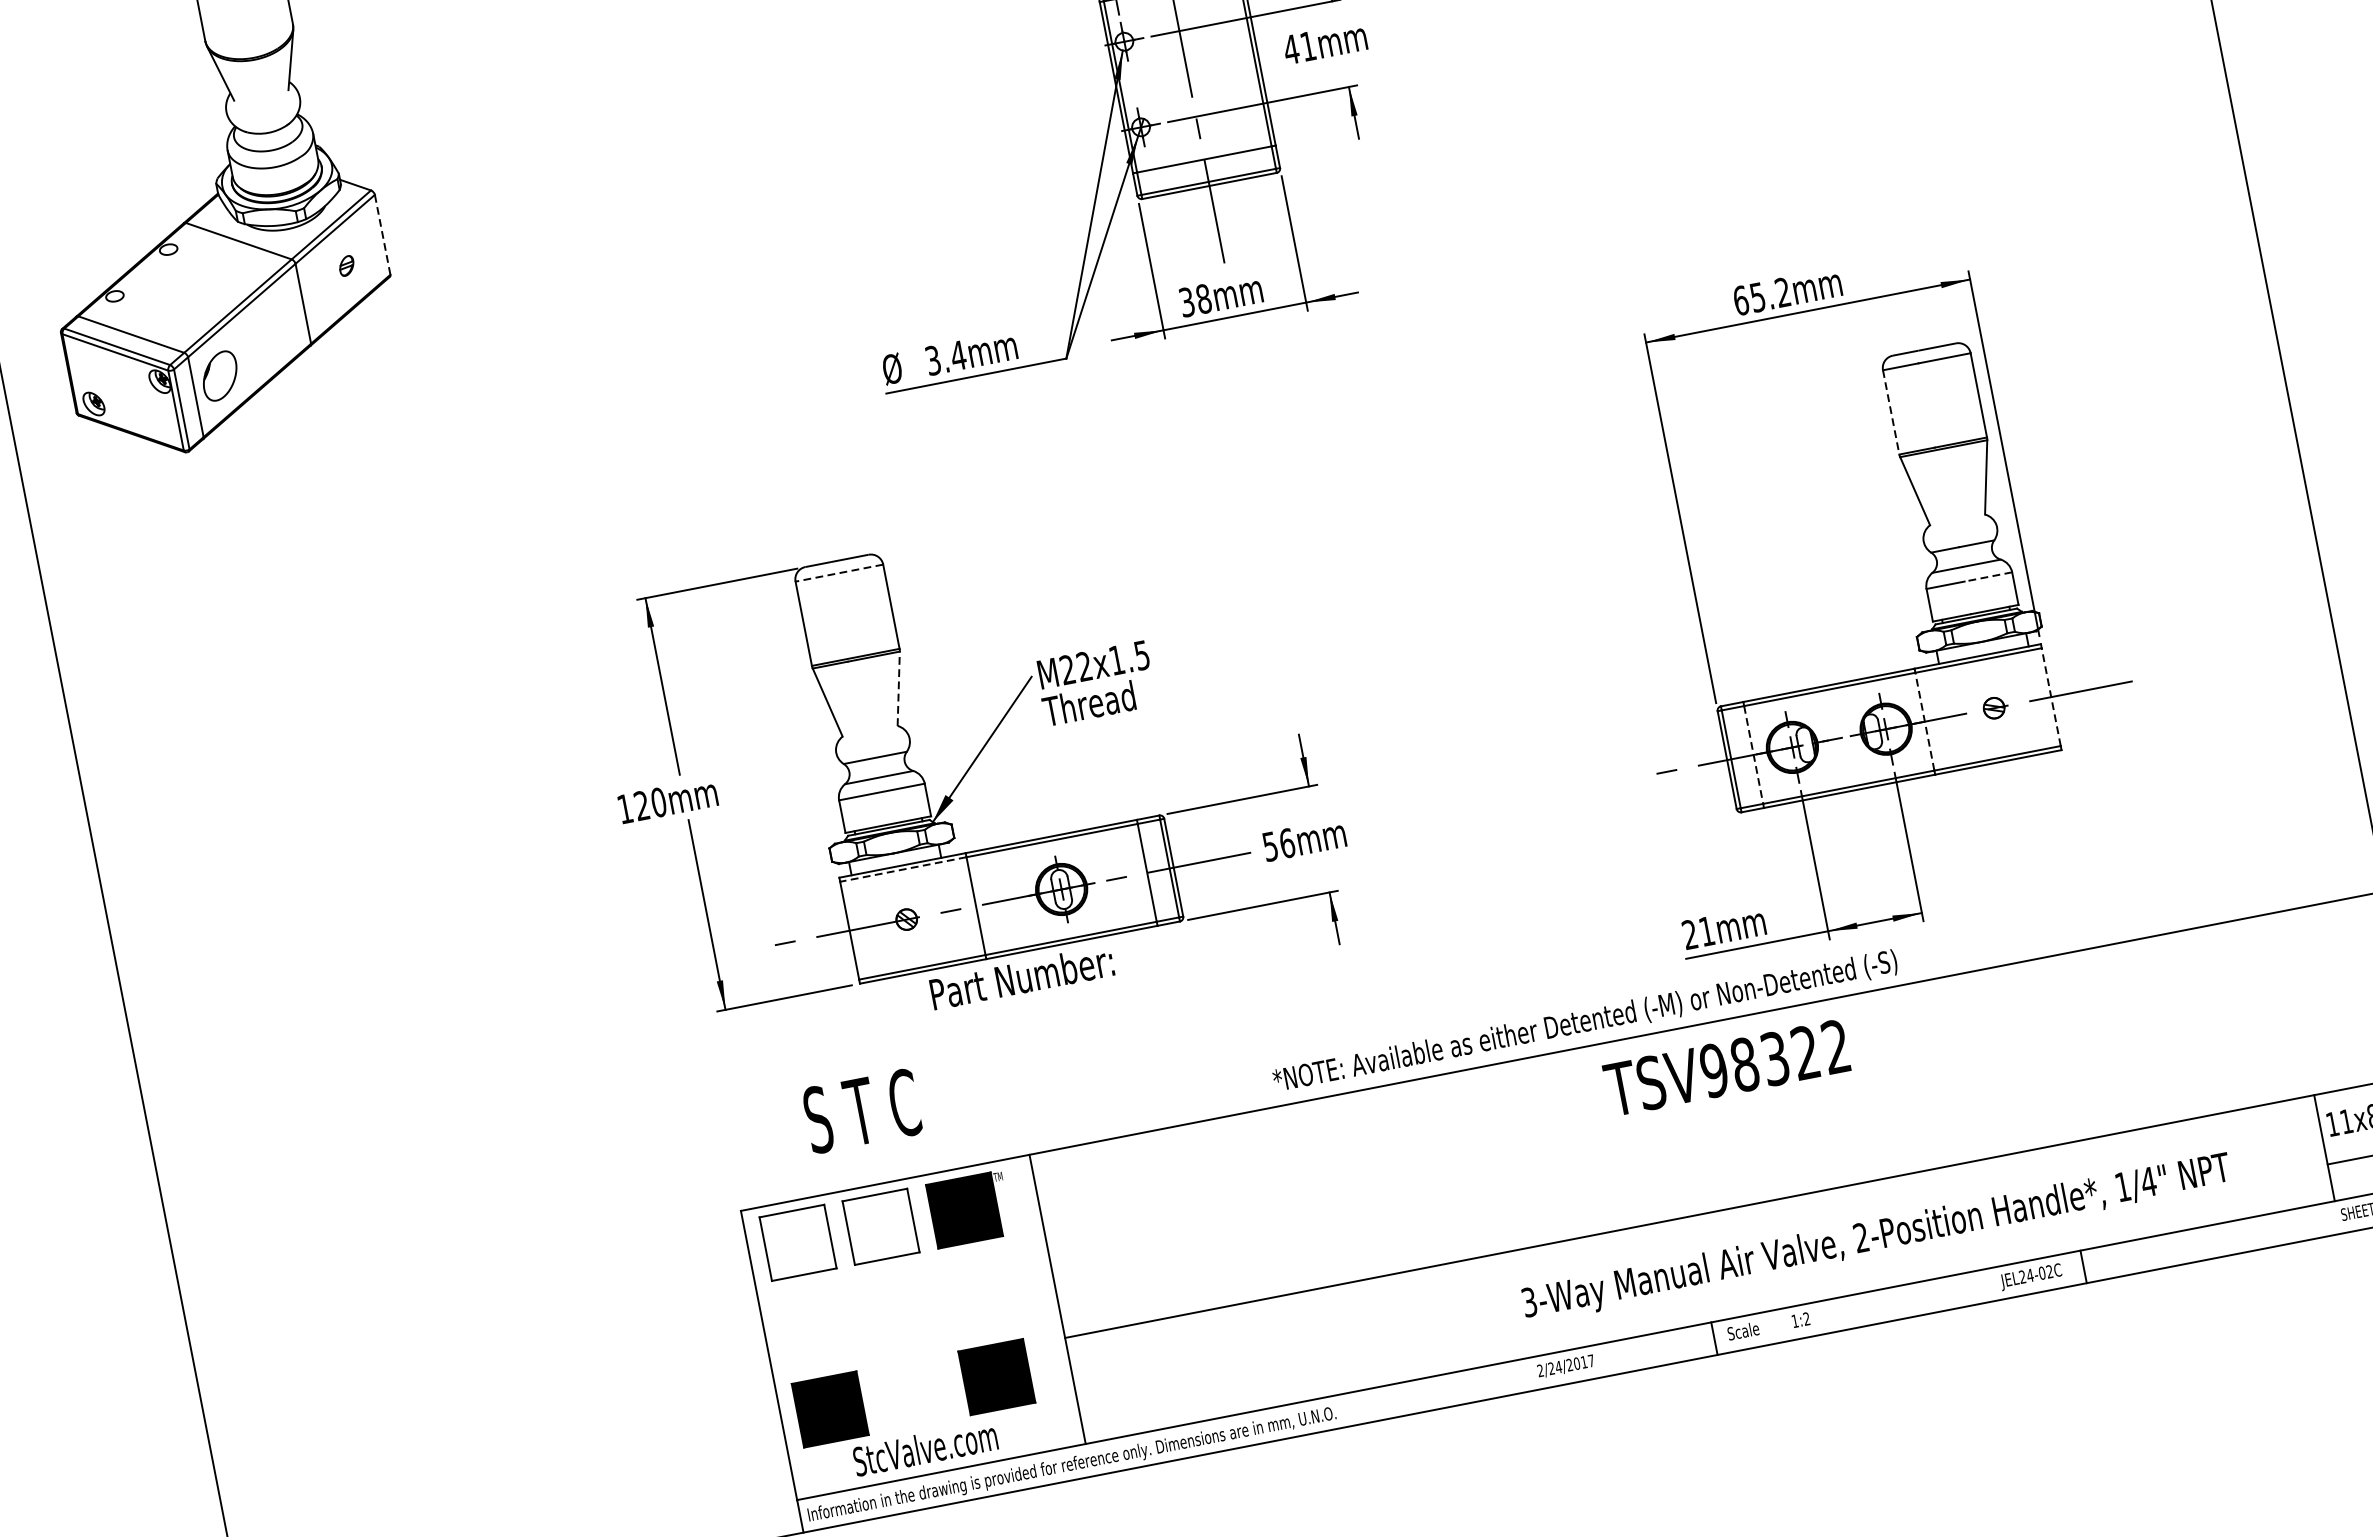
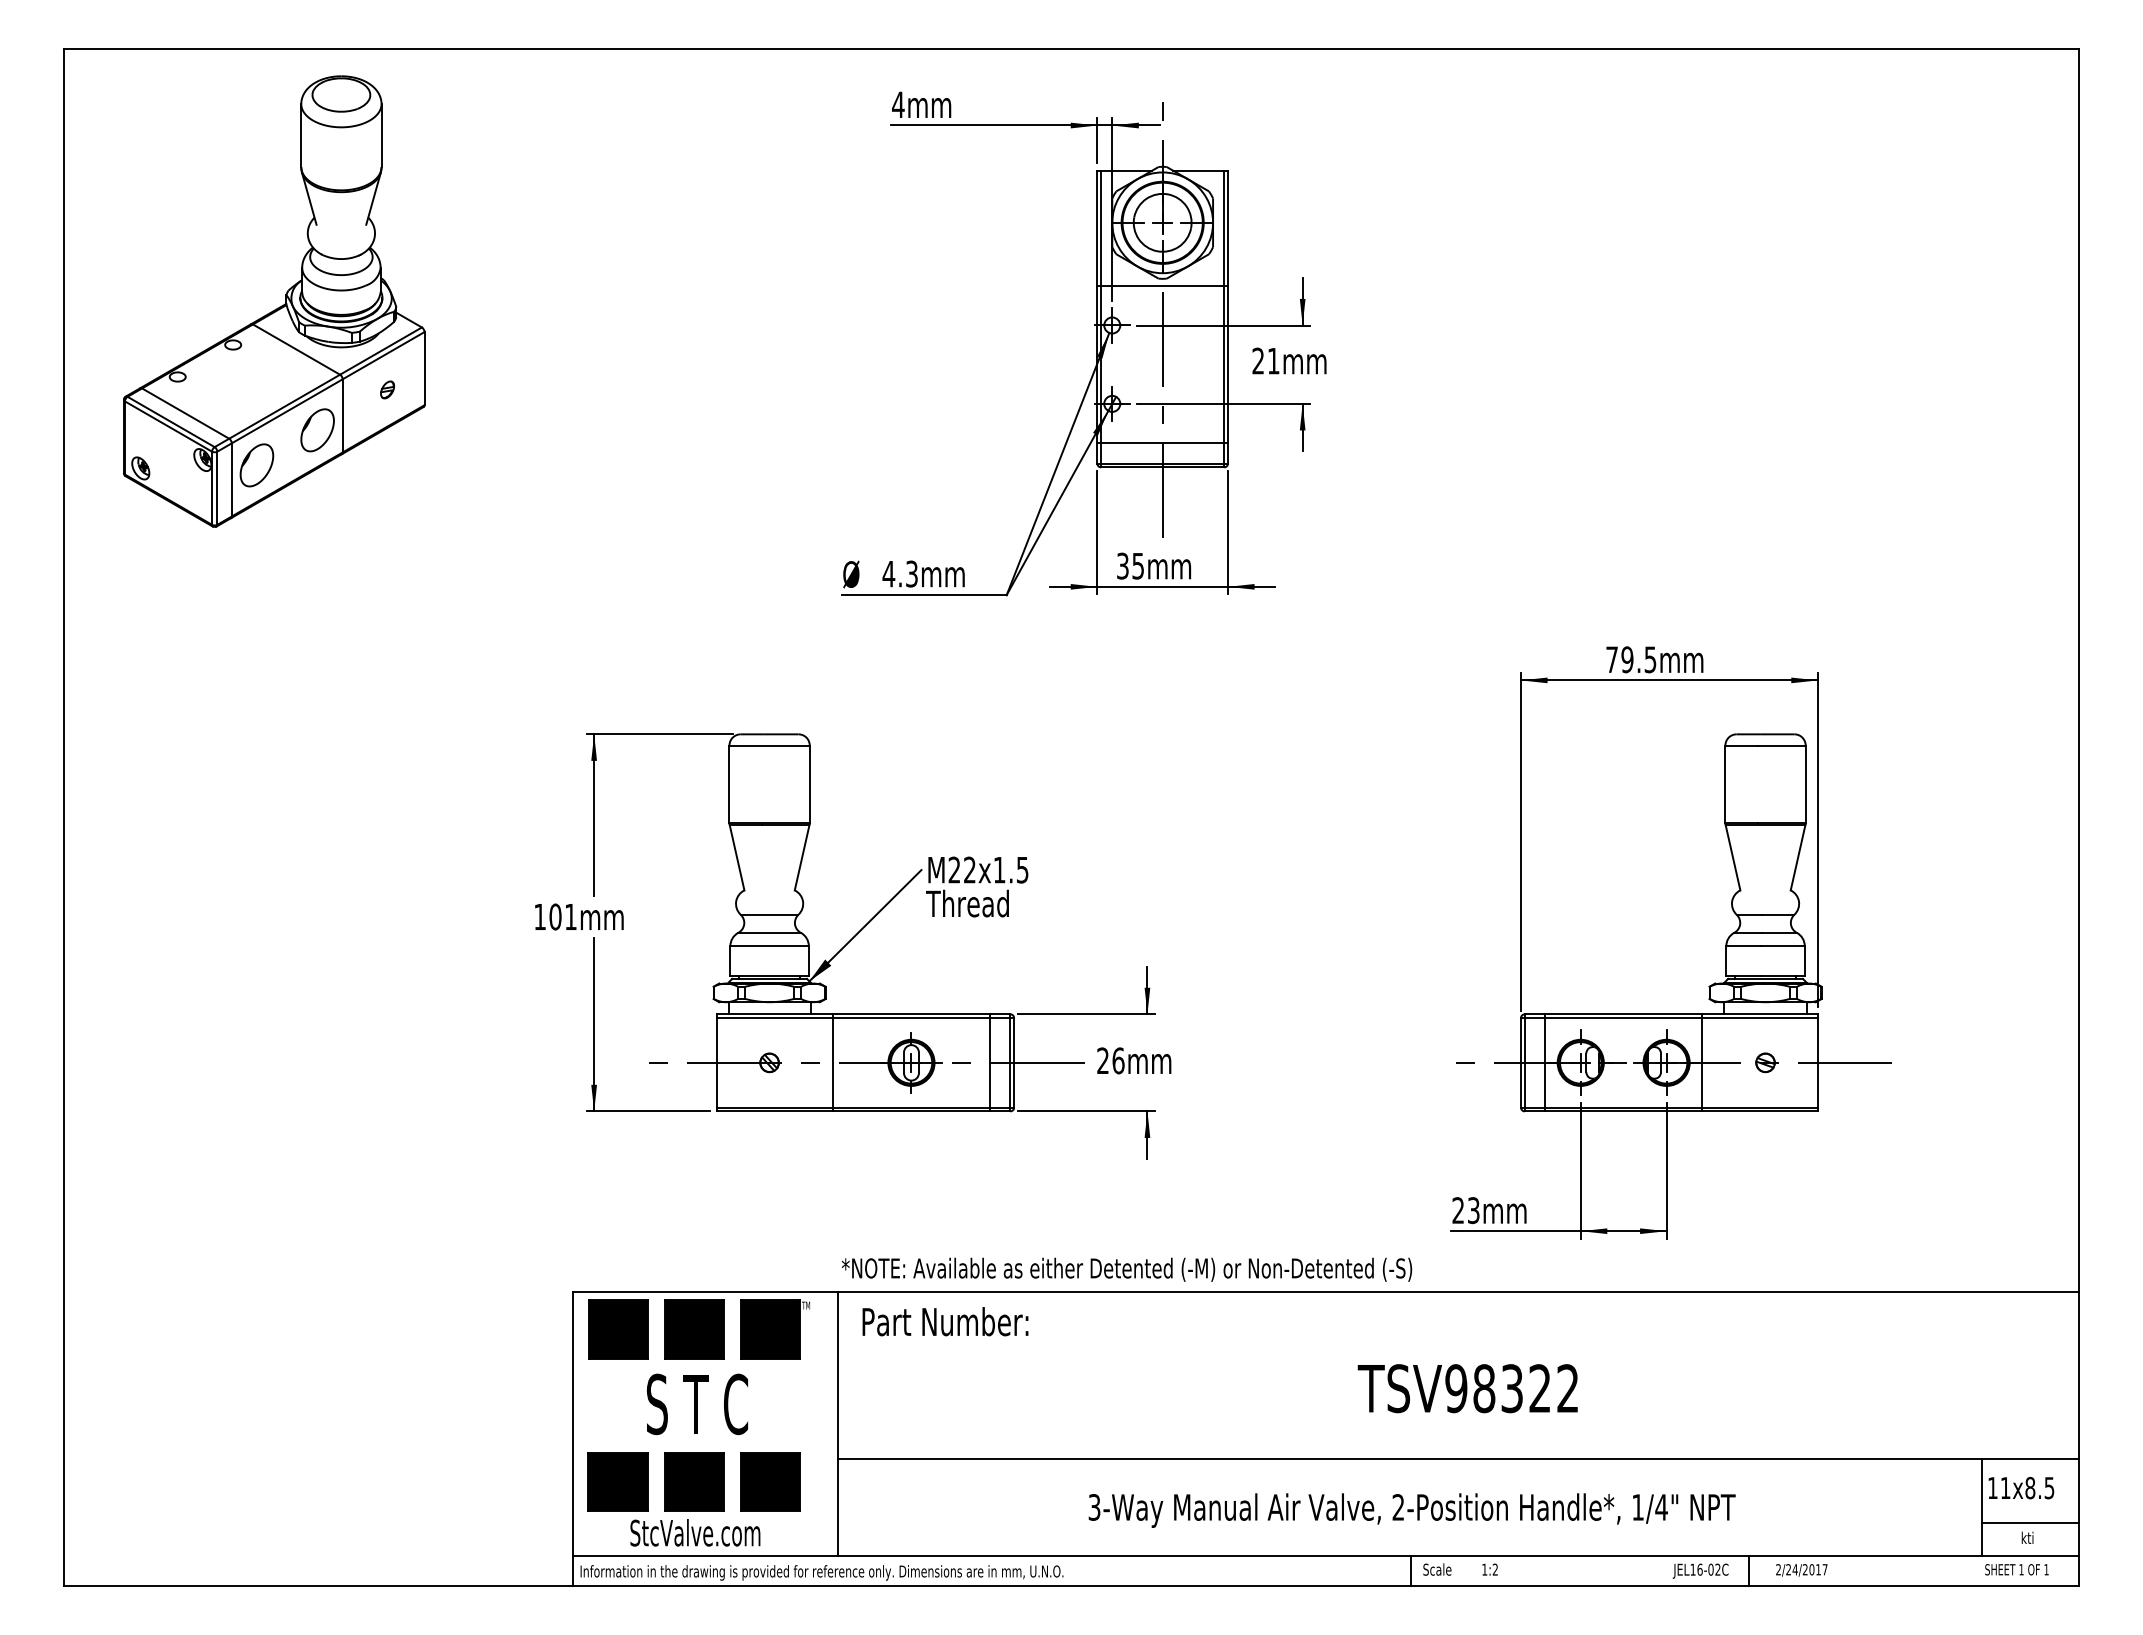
text: (1290, 49) -> (1257, 360), 41mm -> 21mm
line: (382, 234) -> (424, 368), dashed -> solid
text: (1762, 296) -> (1631, 659), 65.2mm -> 79.5mm
text: (1203, 298) -> (1138, 565), 38mm -> 35mm
part: (278, 325) -> (317, 430), added
text: (945, 357) -> (900, 573), 3.4mm -> 4.3mm
line: (1891, 412) -> (1725, 784), dashed -> solid
line: (839, 573) -> (769, 745), dashed -> solid
line: (1987, 577) -> (1782, 946), dashed -> solid
line: (899, 688) -> (802, 857), dashed -> solid
line: (2050, 696) -> (1817, 1062), dashed -> solid
line: (1925, 721) -> (1702, 1062), dashed -> solid
line: (1753, 754) -> (1545, 1062), dashed -> solid
text: (649, 803) -> (562, 916), 120mm -> 101mm
text: (1269, 846) -> (1102, 1060), 56mm -> 26mm
line: (903, 869) -> (775, 1018), dashed -> solid
text: (1706, 931) -> (1473, 1210), 21mm -> 23mm
text: (1022, 977) -> (945, 1321), moved
text: (1585, 1021) -> (1127, 1269), moved
text: (1726, 1068) -> (1467, 1388), moved
text: (861, 1111) -> (696, 1404), moved
fill: (880, 1226) -> (693, 1329), added
text: (1876, 1238) -> (1411, 1510), moved
fill: (797, 1243) -> (617, 1329), added
text: (2026, 1276) -> (1696, 1569), JEL24-02C -> JEL16-02C
text: (1565, 1366) -> (1801, 1570), moved
part: (913, 1392) -> (694, 1481), added

